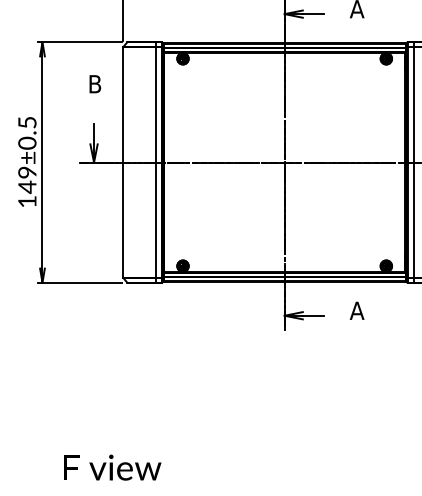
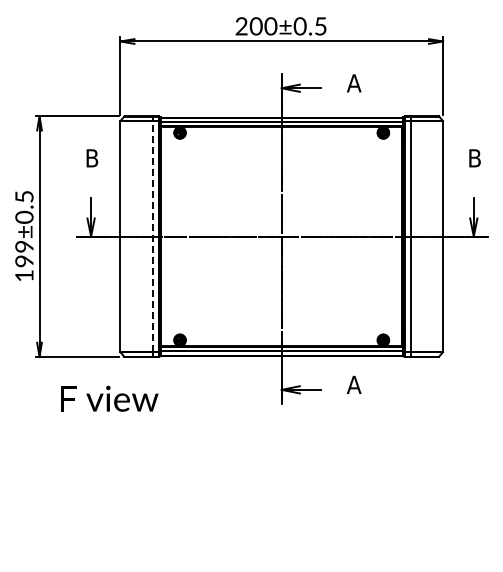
line: (155, 162) -> (152, 236), solid -> dashed
text: (27, 187) -> (24, 261), 149±0.5 -> 199±0.5
text: (112, 467) -> (109, 398), moved

